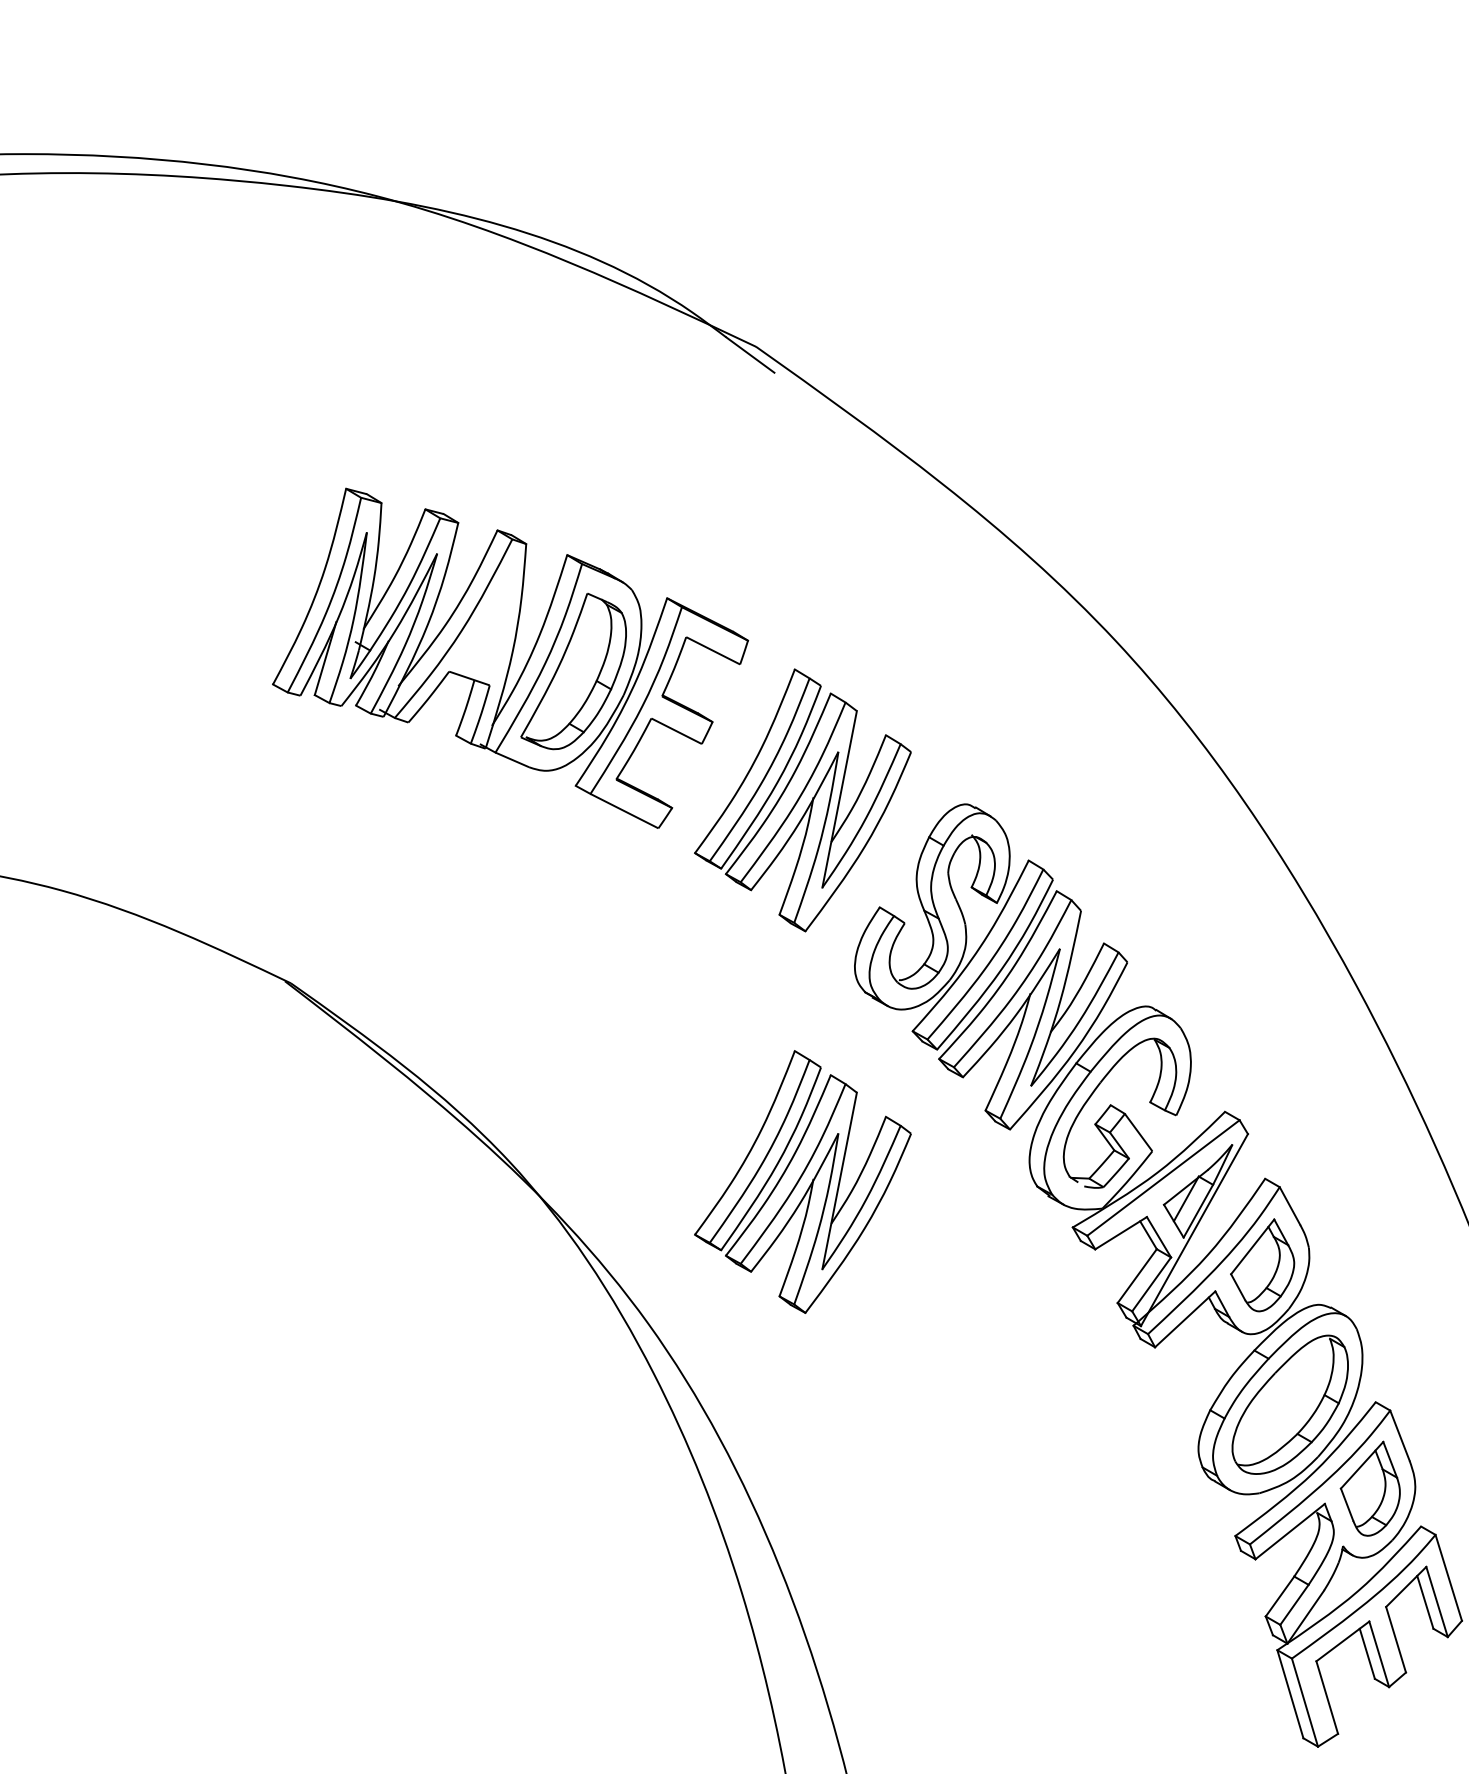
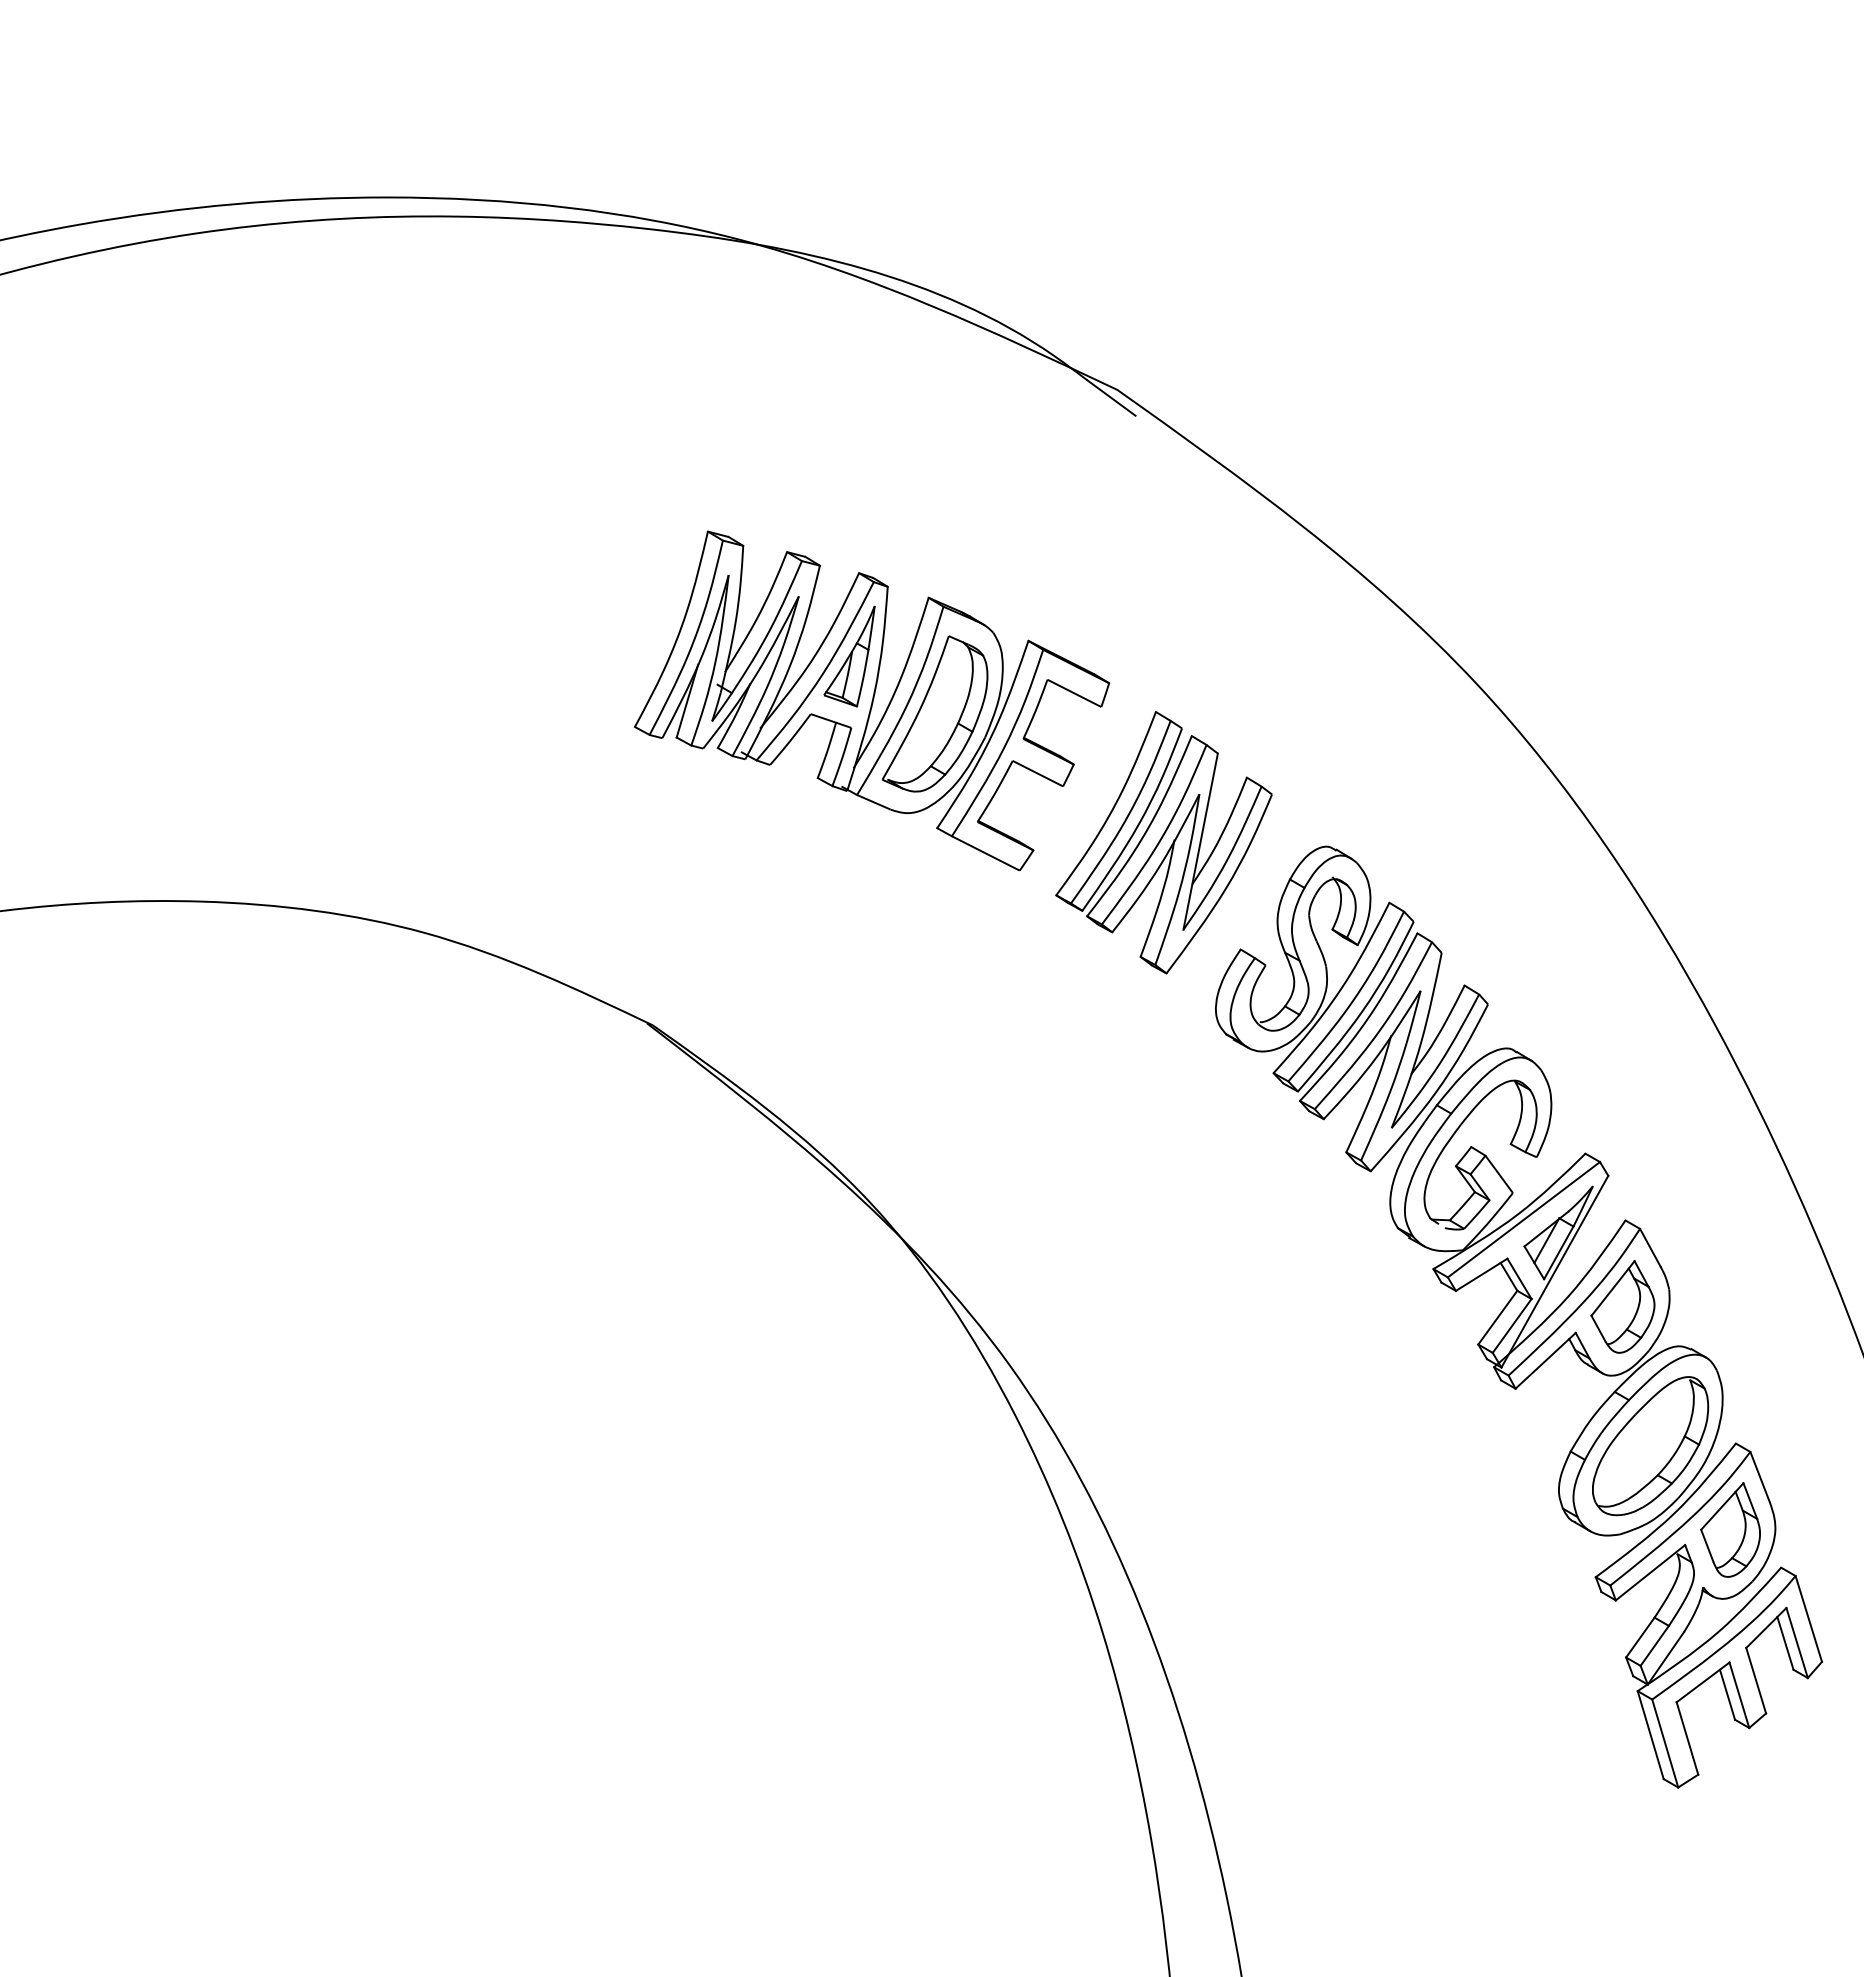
part: (487, 613) -> (849, 656), added
part: (802, 1181) -> (1163, 1223), removed

